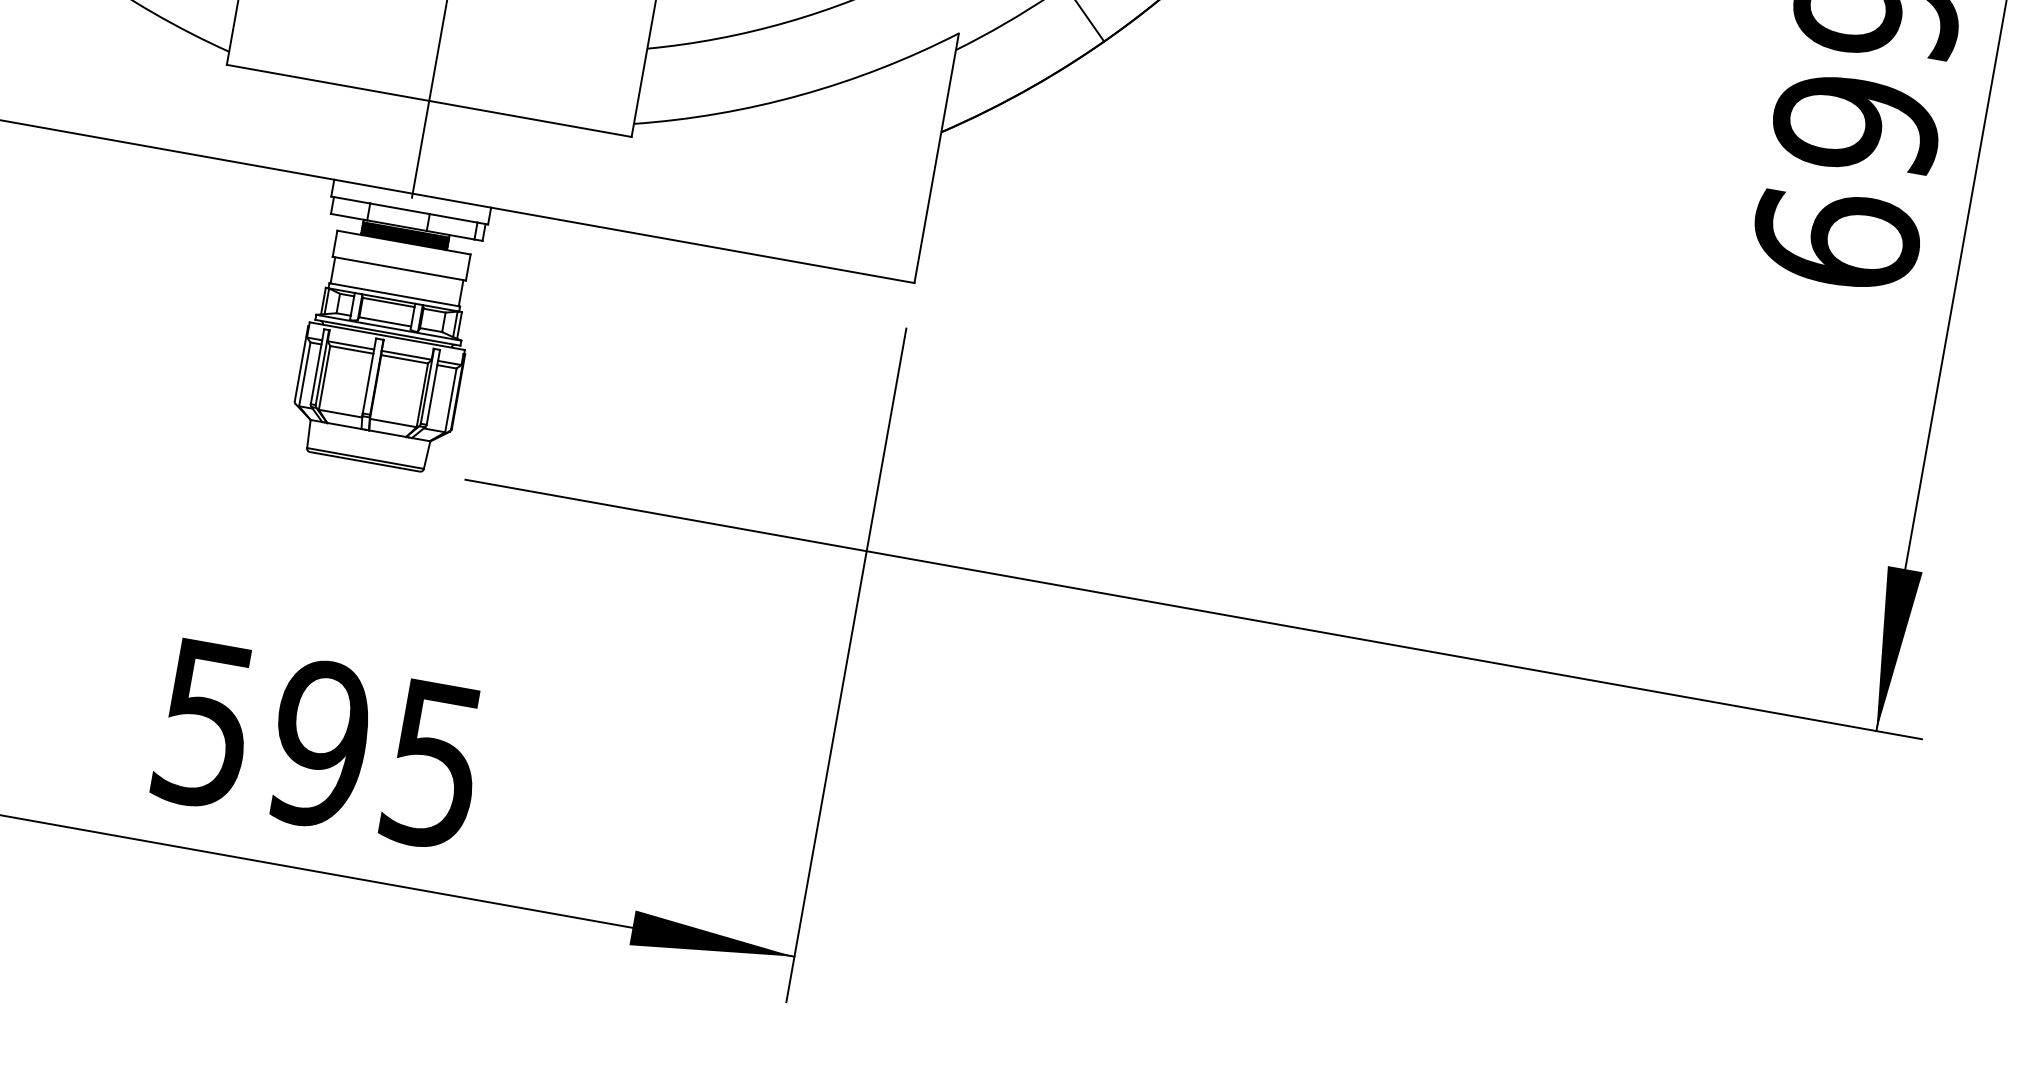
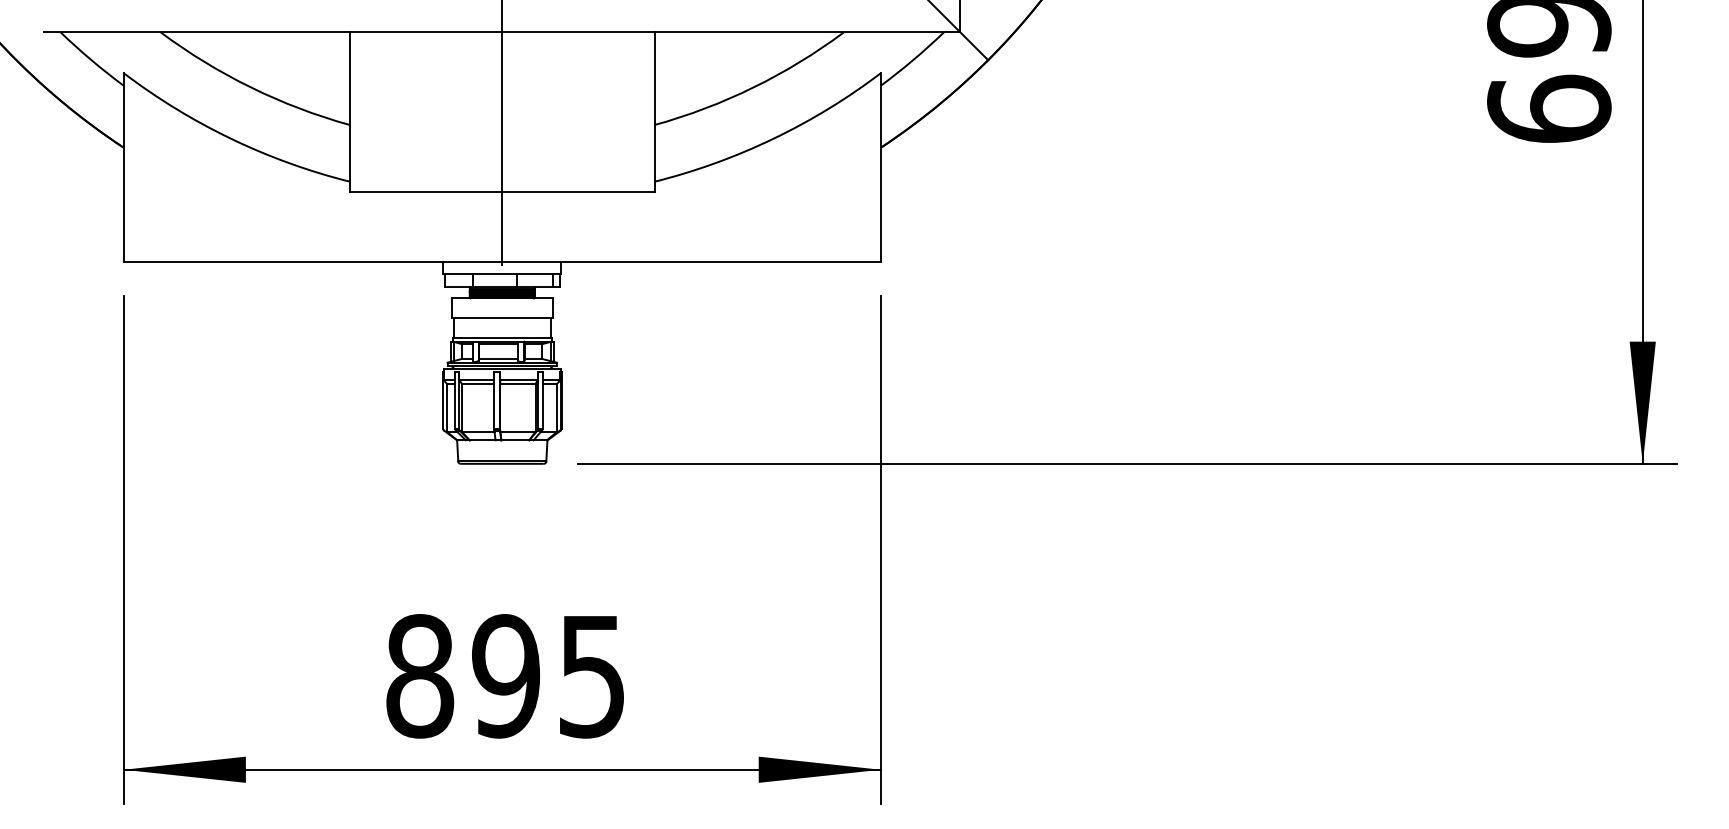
text: (206, 724) -> (420, 676), 595 -> 895

